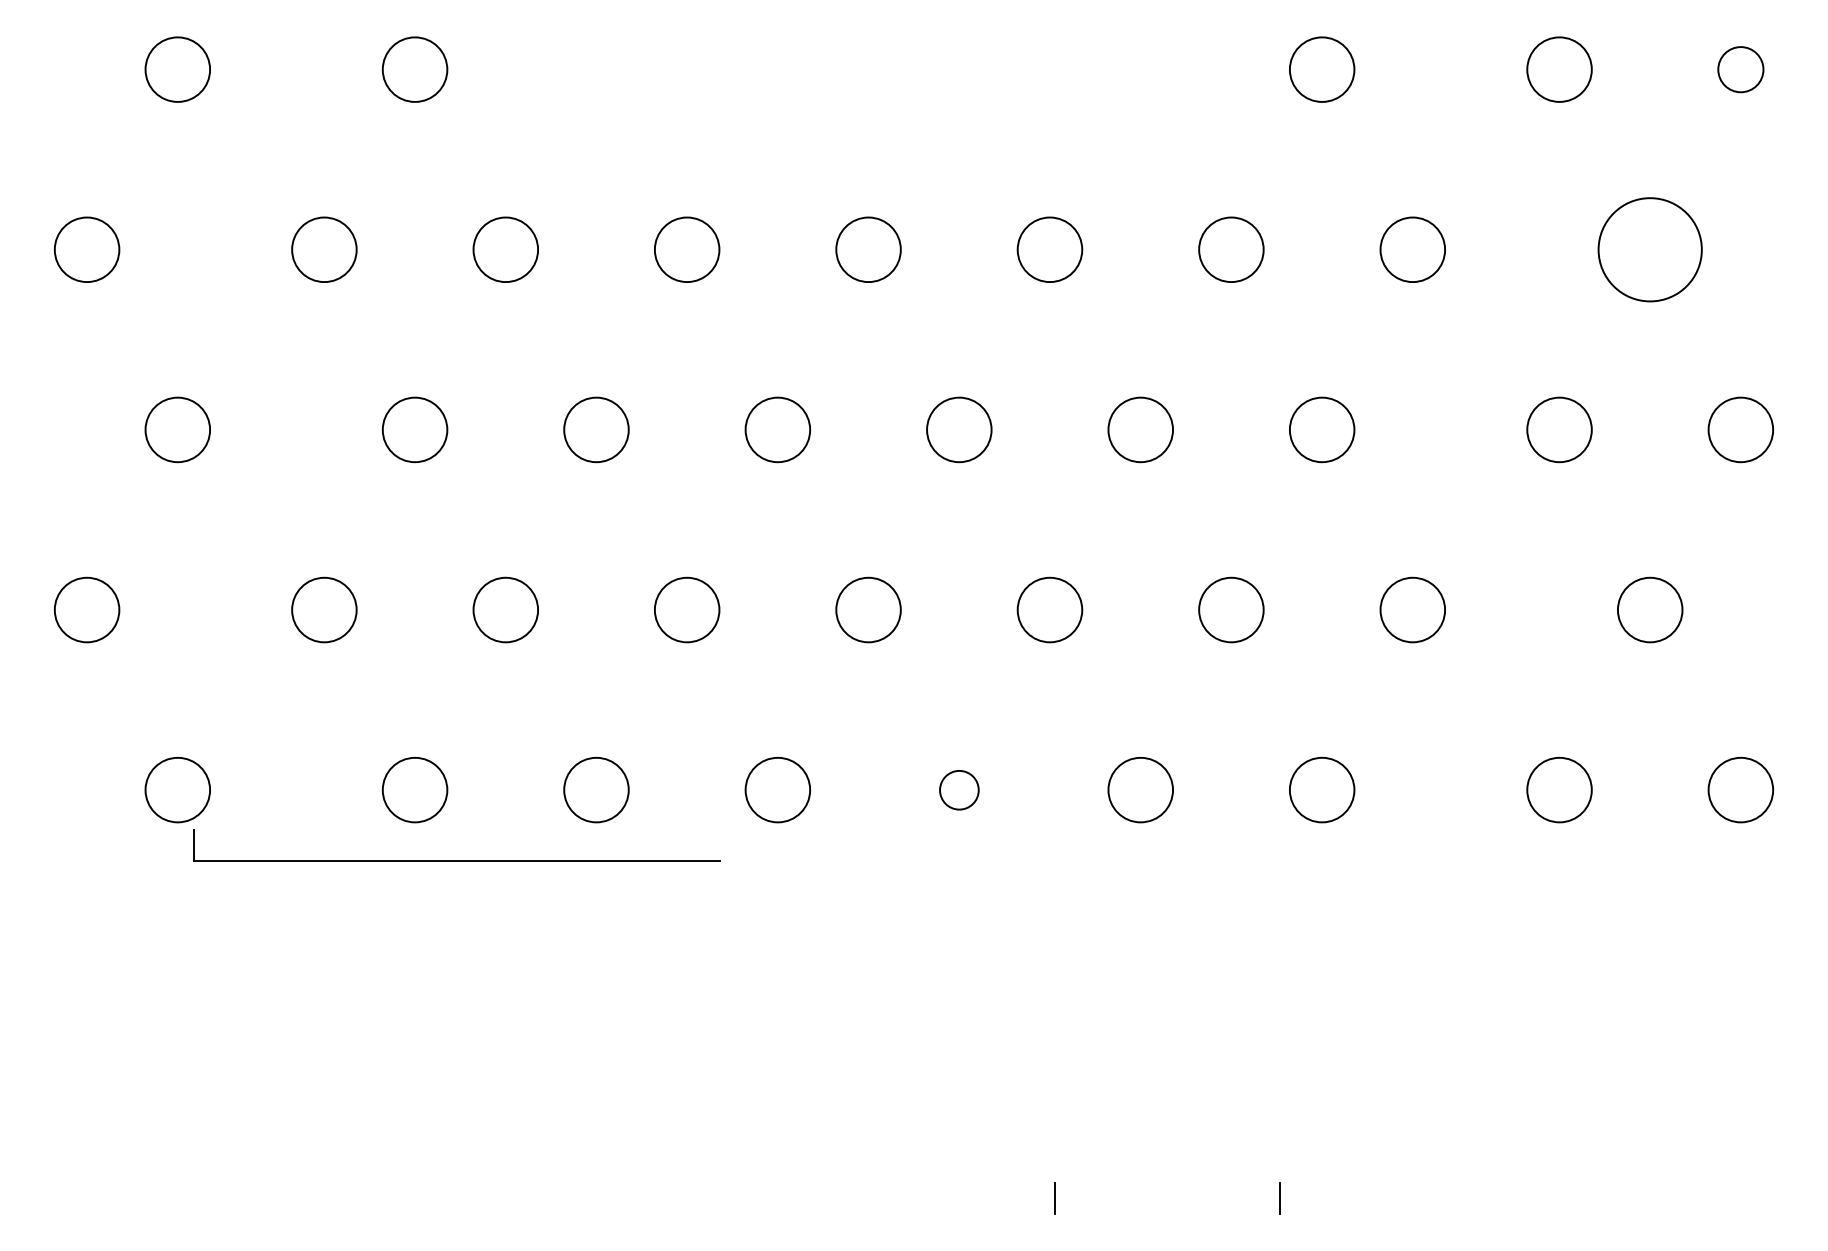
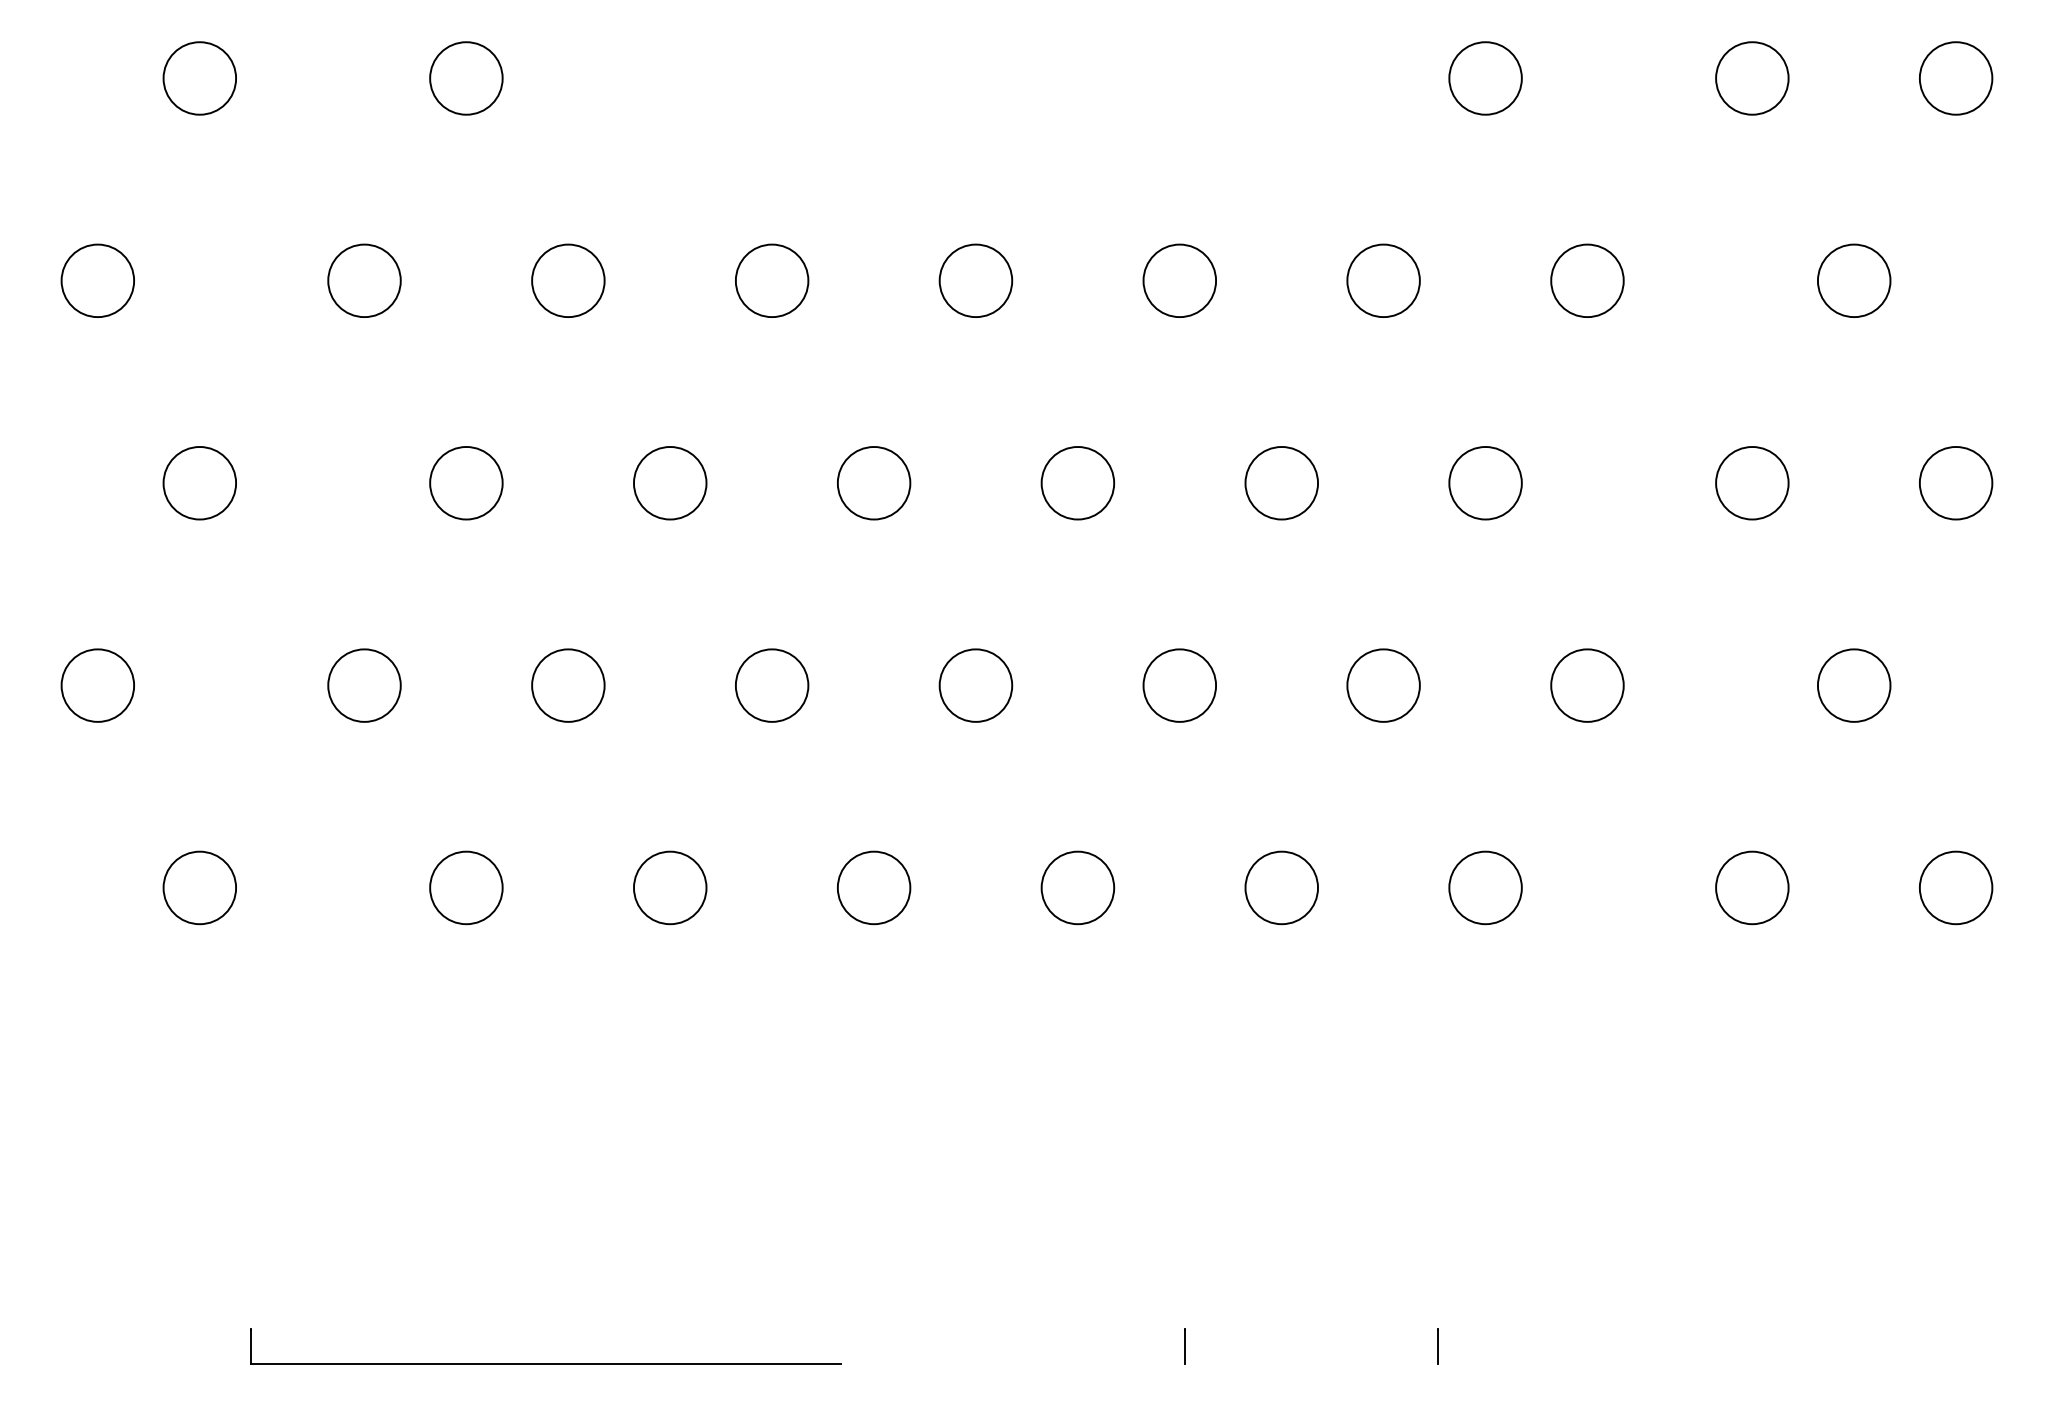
circle: (1740, 69) -> (1955, 78), size x1.43
circle: (1649, 249) -> (1853, 280), size x0.62
circle: (959, 790) -> (1078, 888), size x1.67
part: (456, 860) -> (545, 1363), moved

